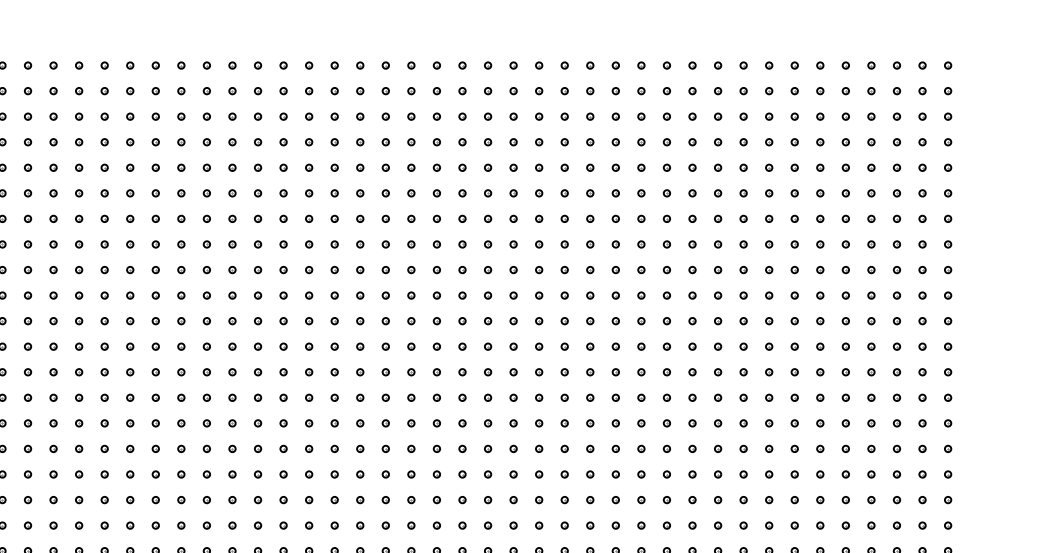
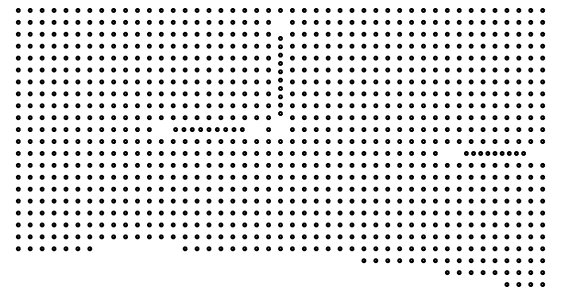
part: (385, 205) -> (280, 75), size x0.7
part: (231, 320) -> (208, 129), size x0.7
part: (844, 372) -> (494, 153), size x0.6

